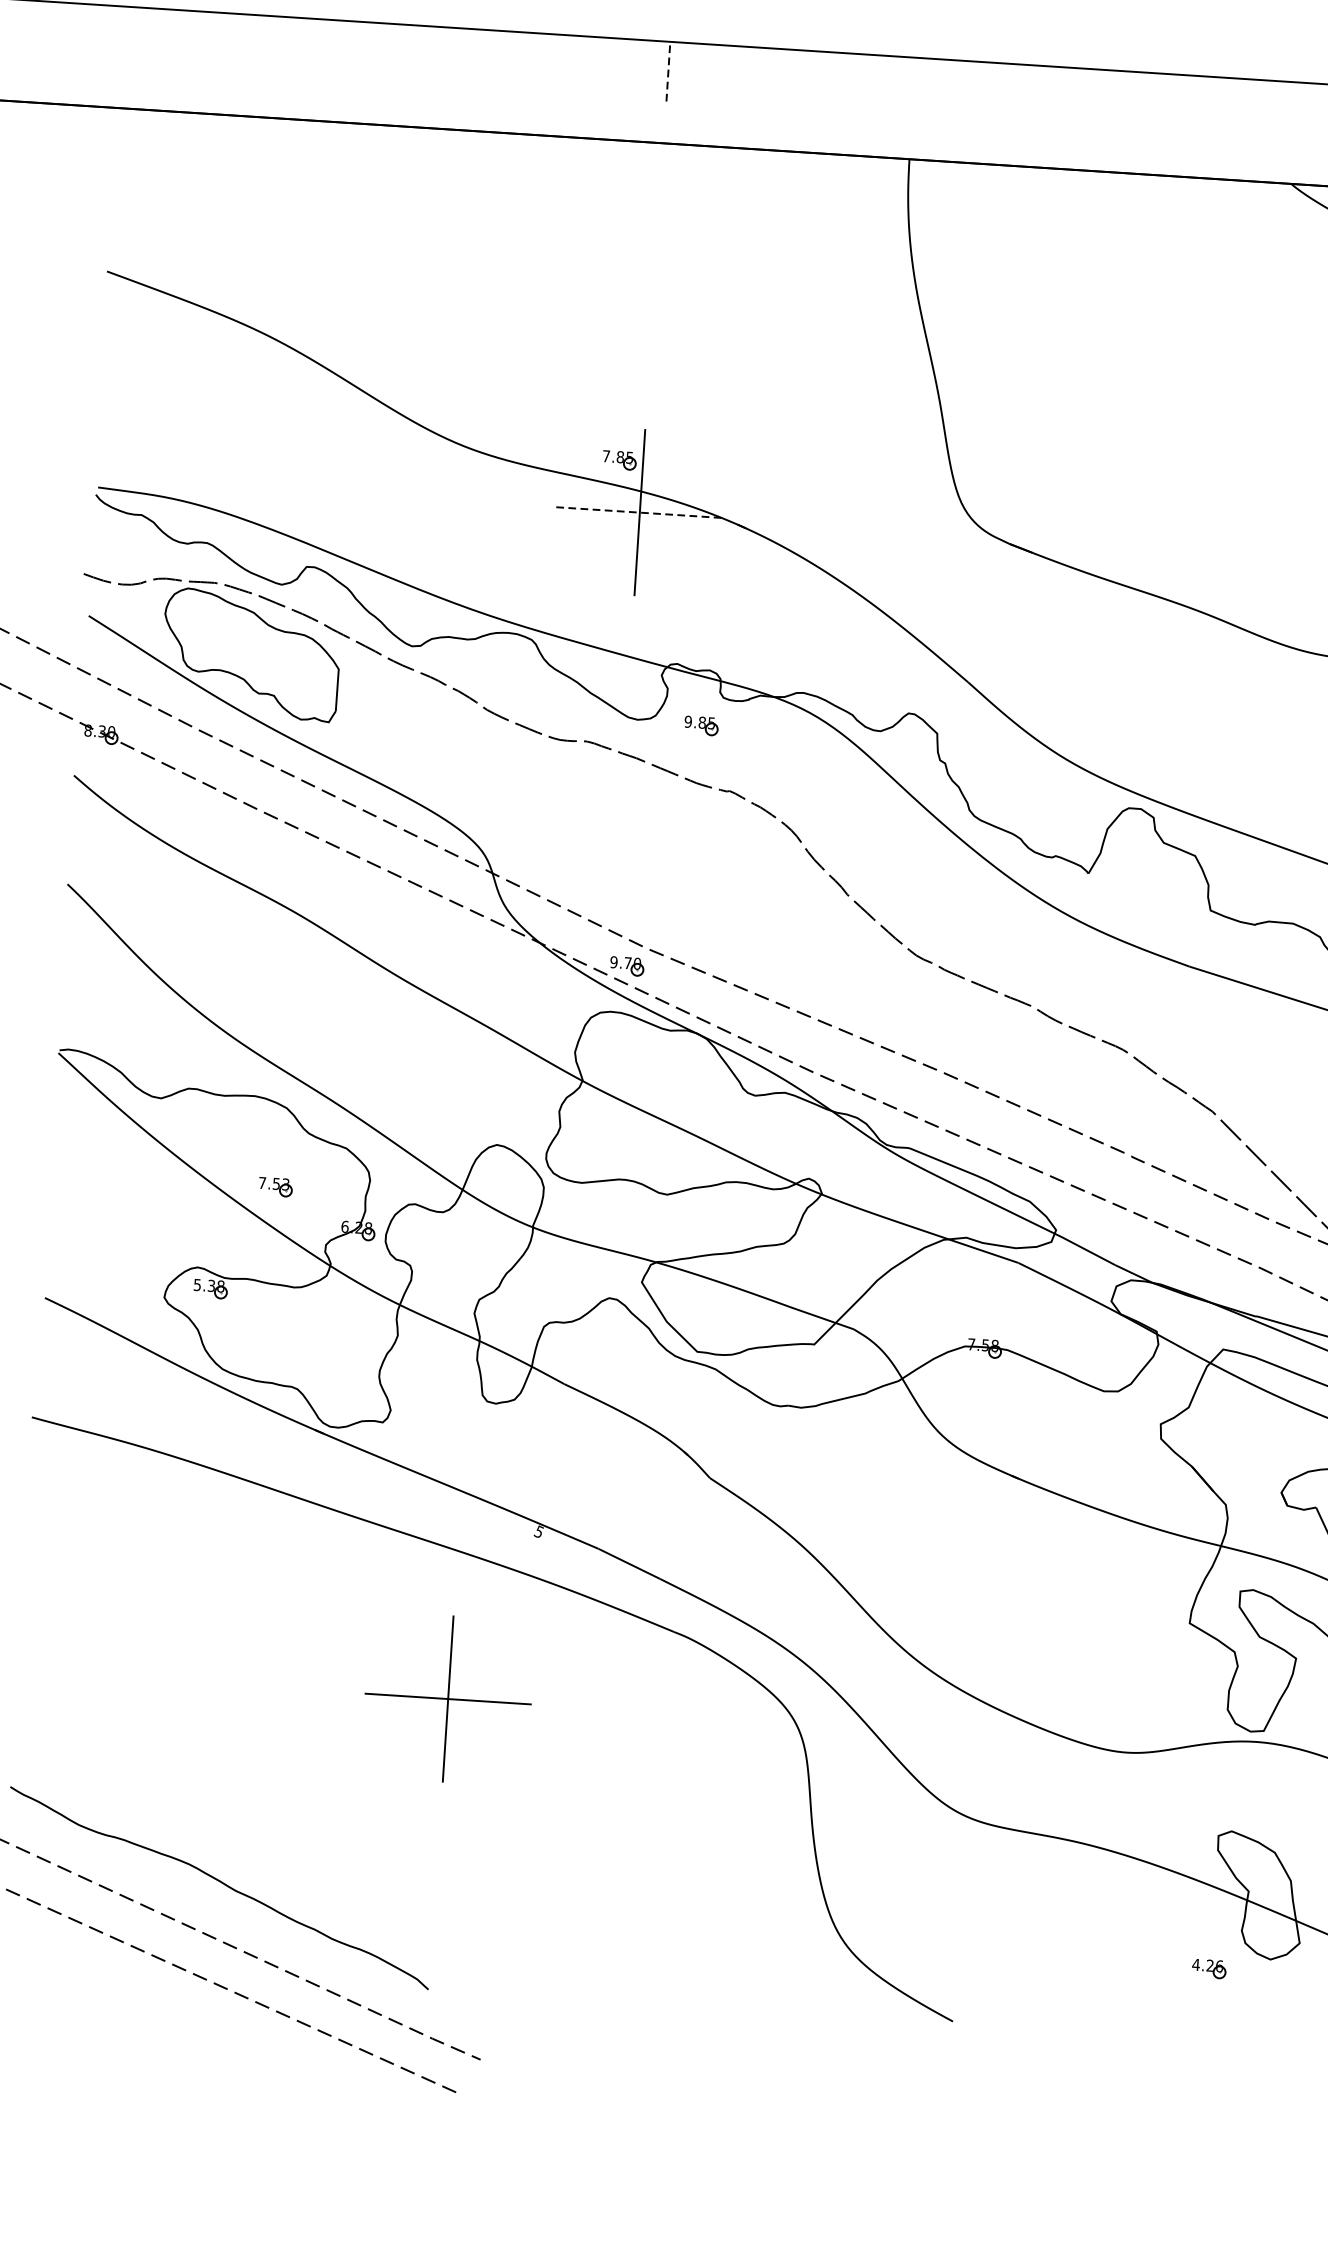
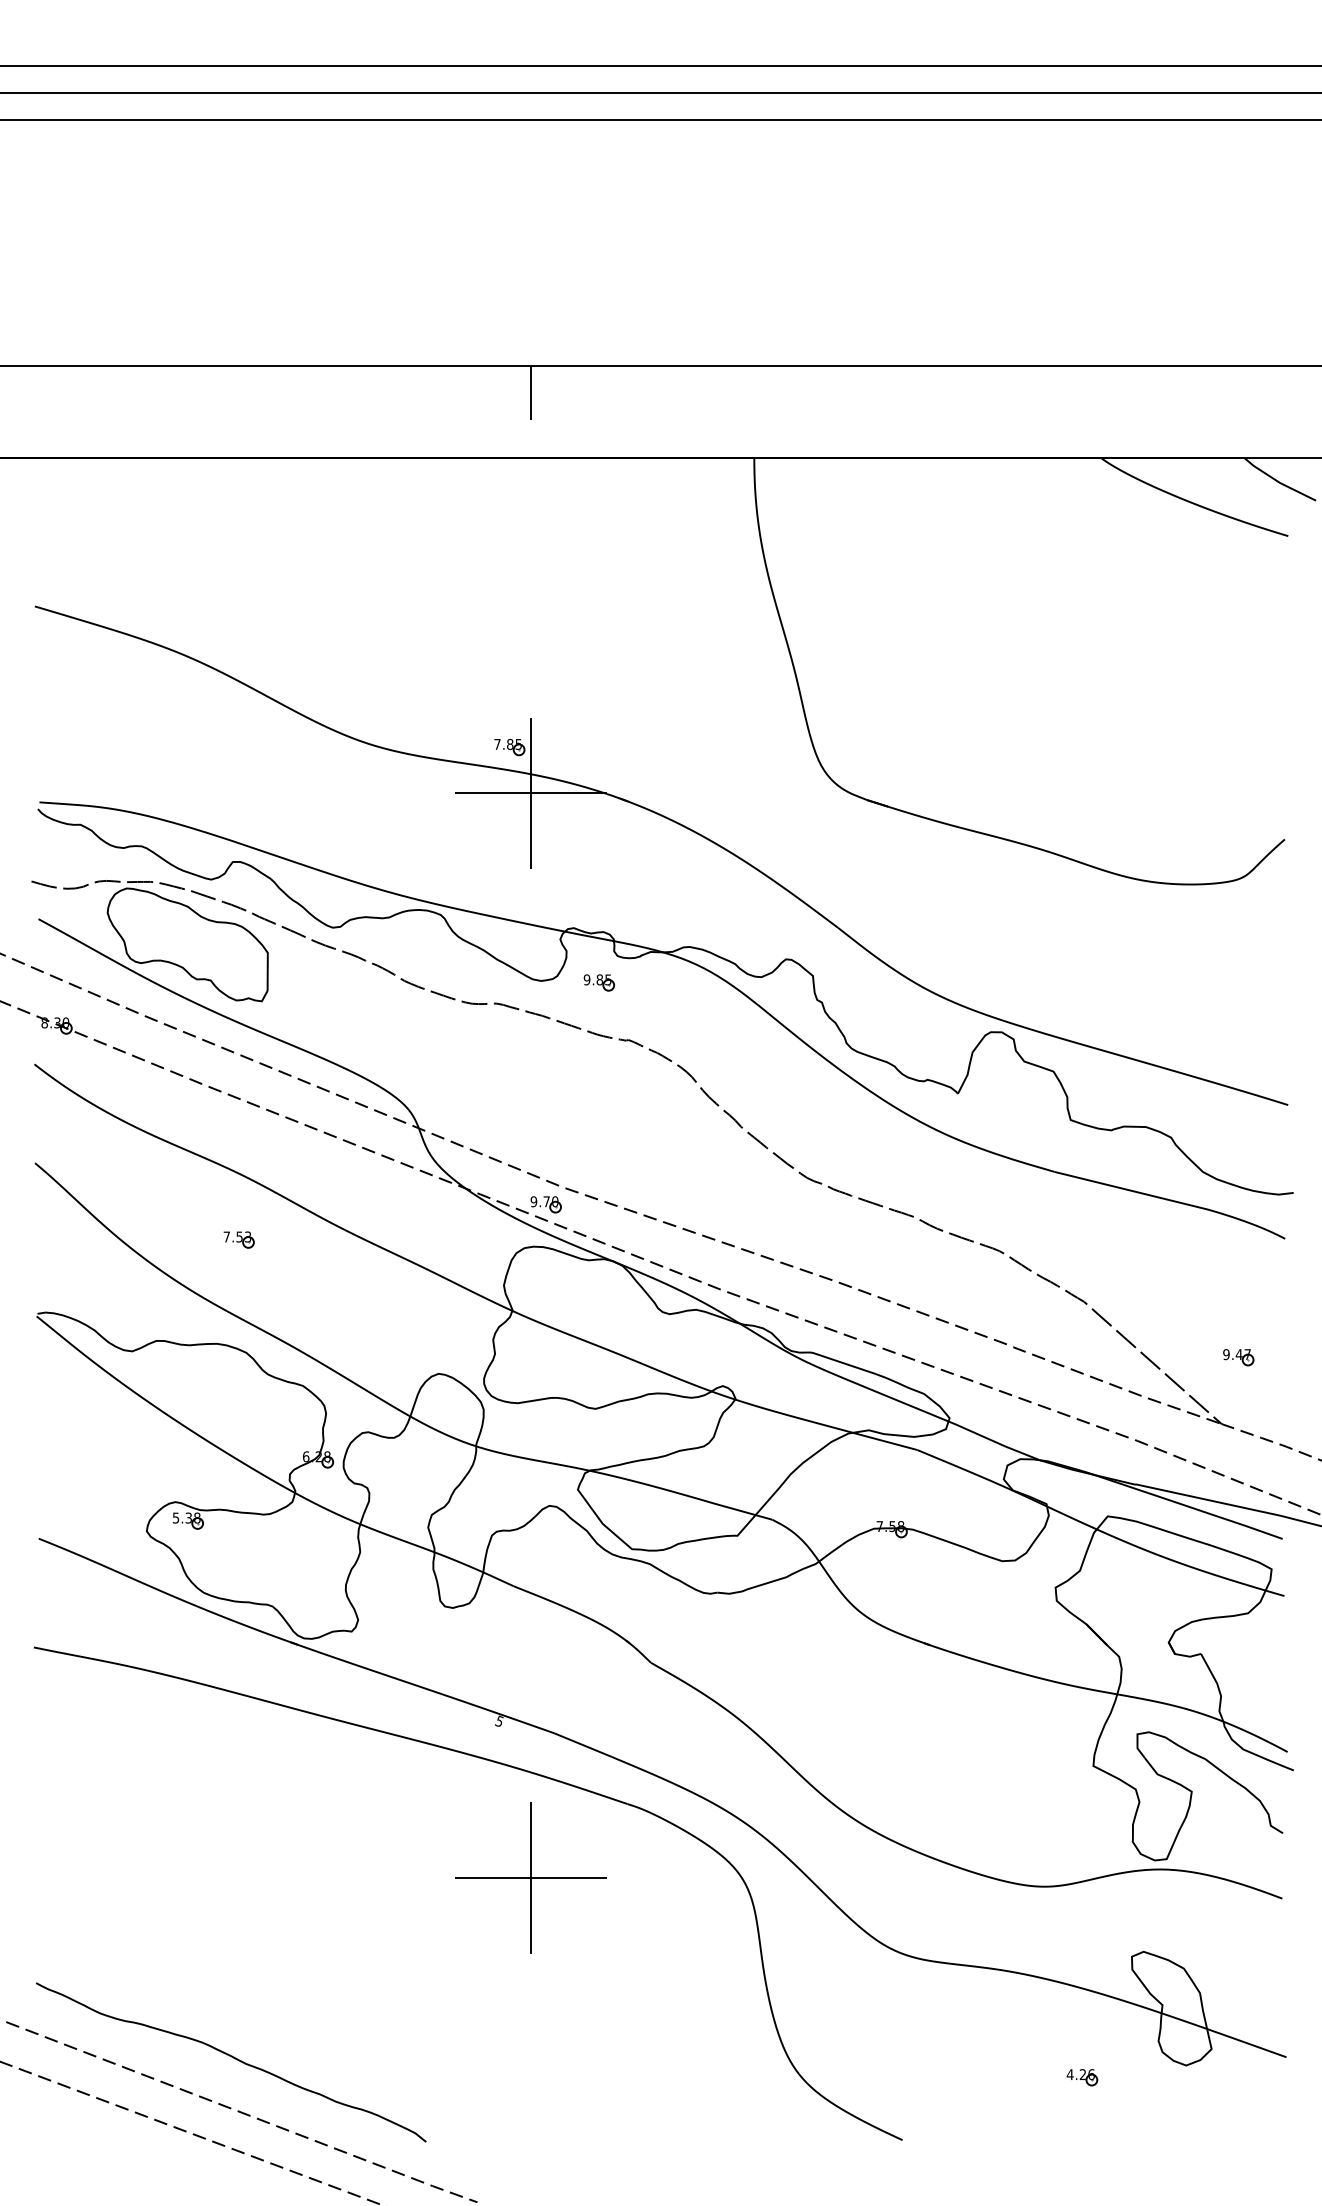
line: (668, 71) -> (531, 392), dashed -> solid
line: (640, 512) -> (531, 793), dashed -> solid
part: (275, 1186) -> (238, 1239), moved
part: (447, 1698) -> (530, 1877), moved
part: (1209, 1968) -> (1082, 2077), moved

